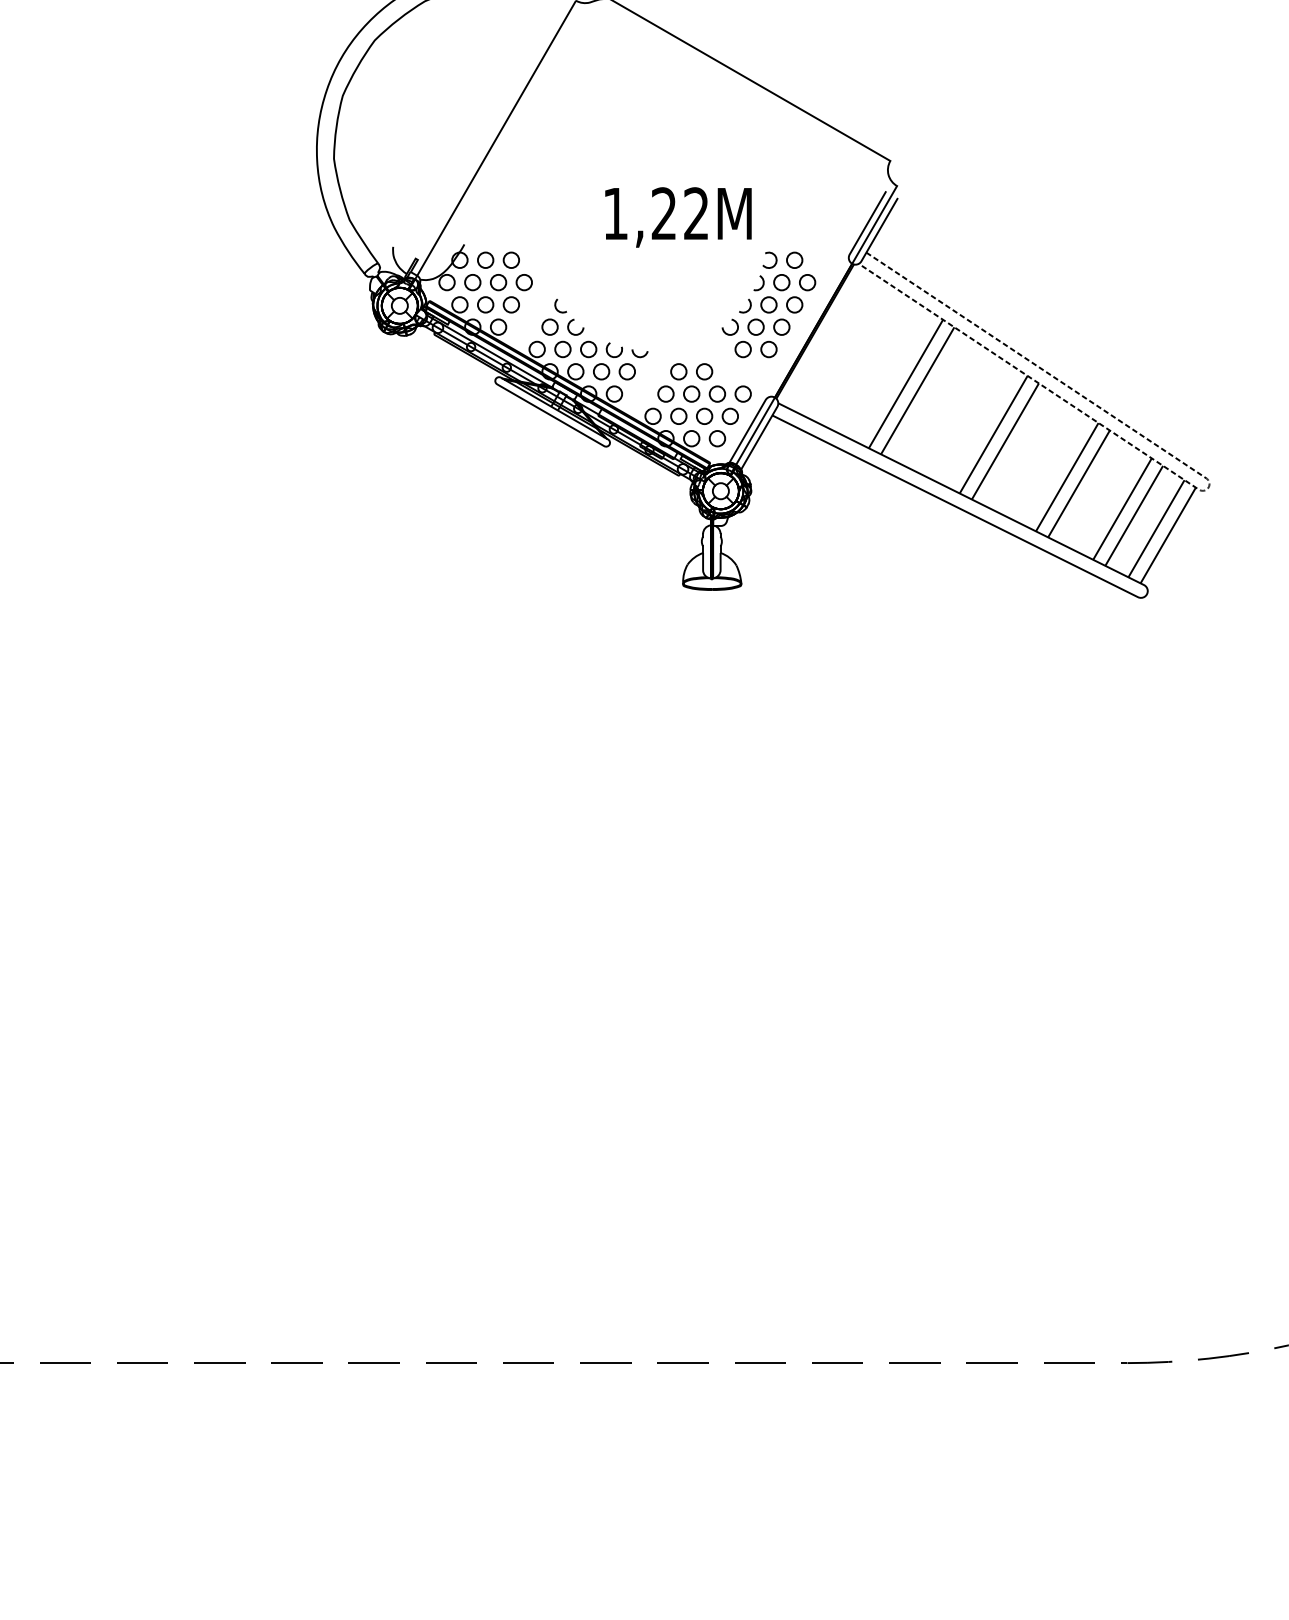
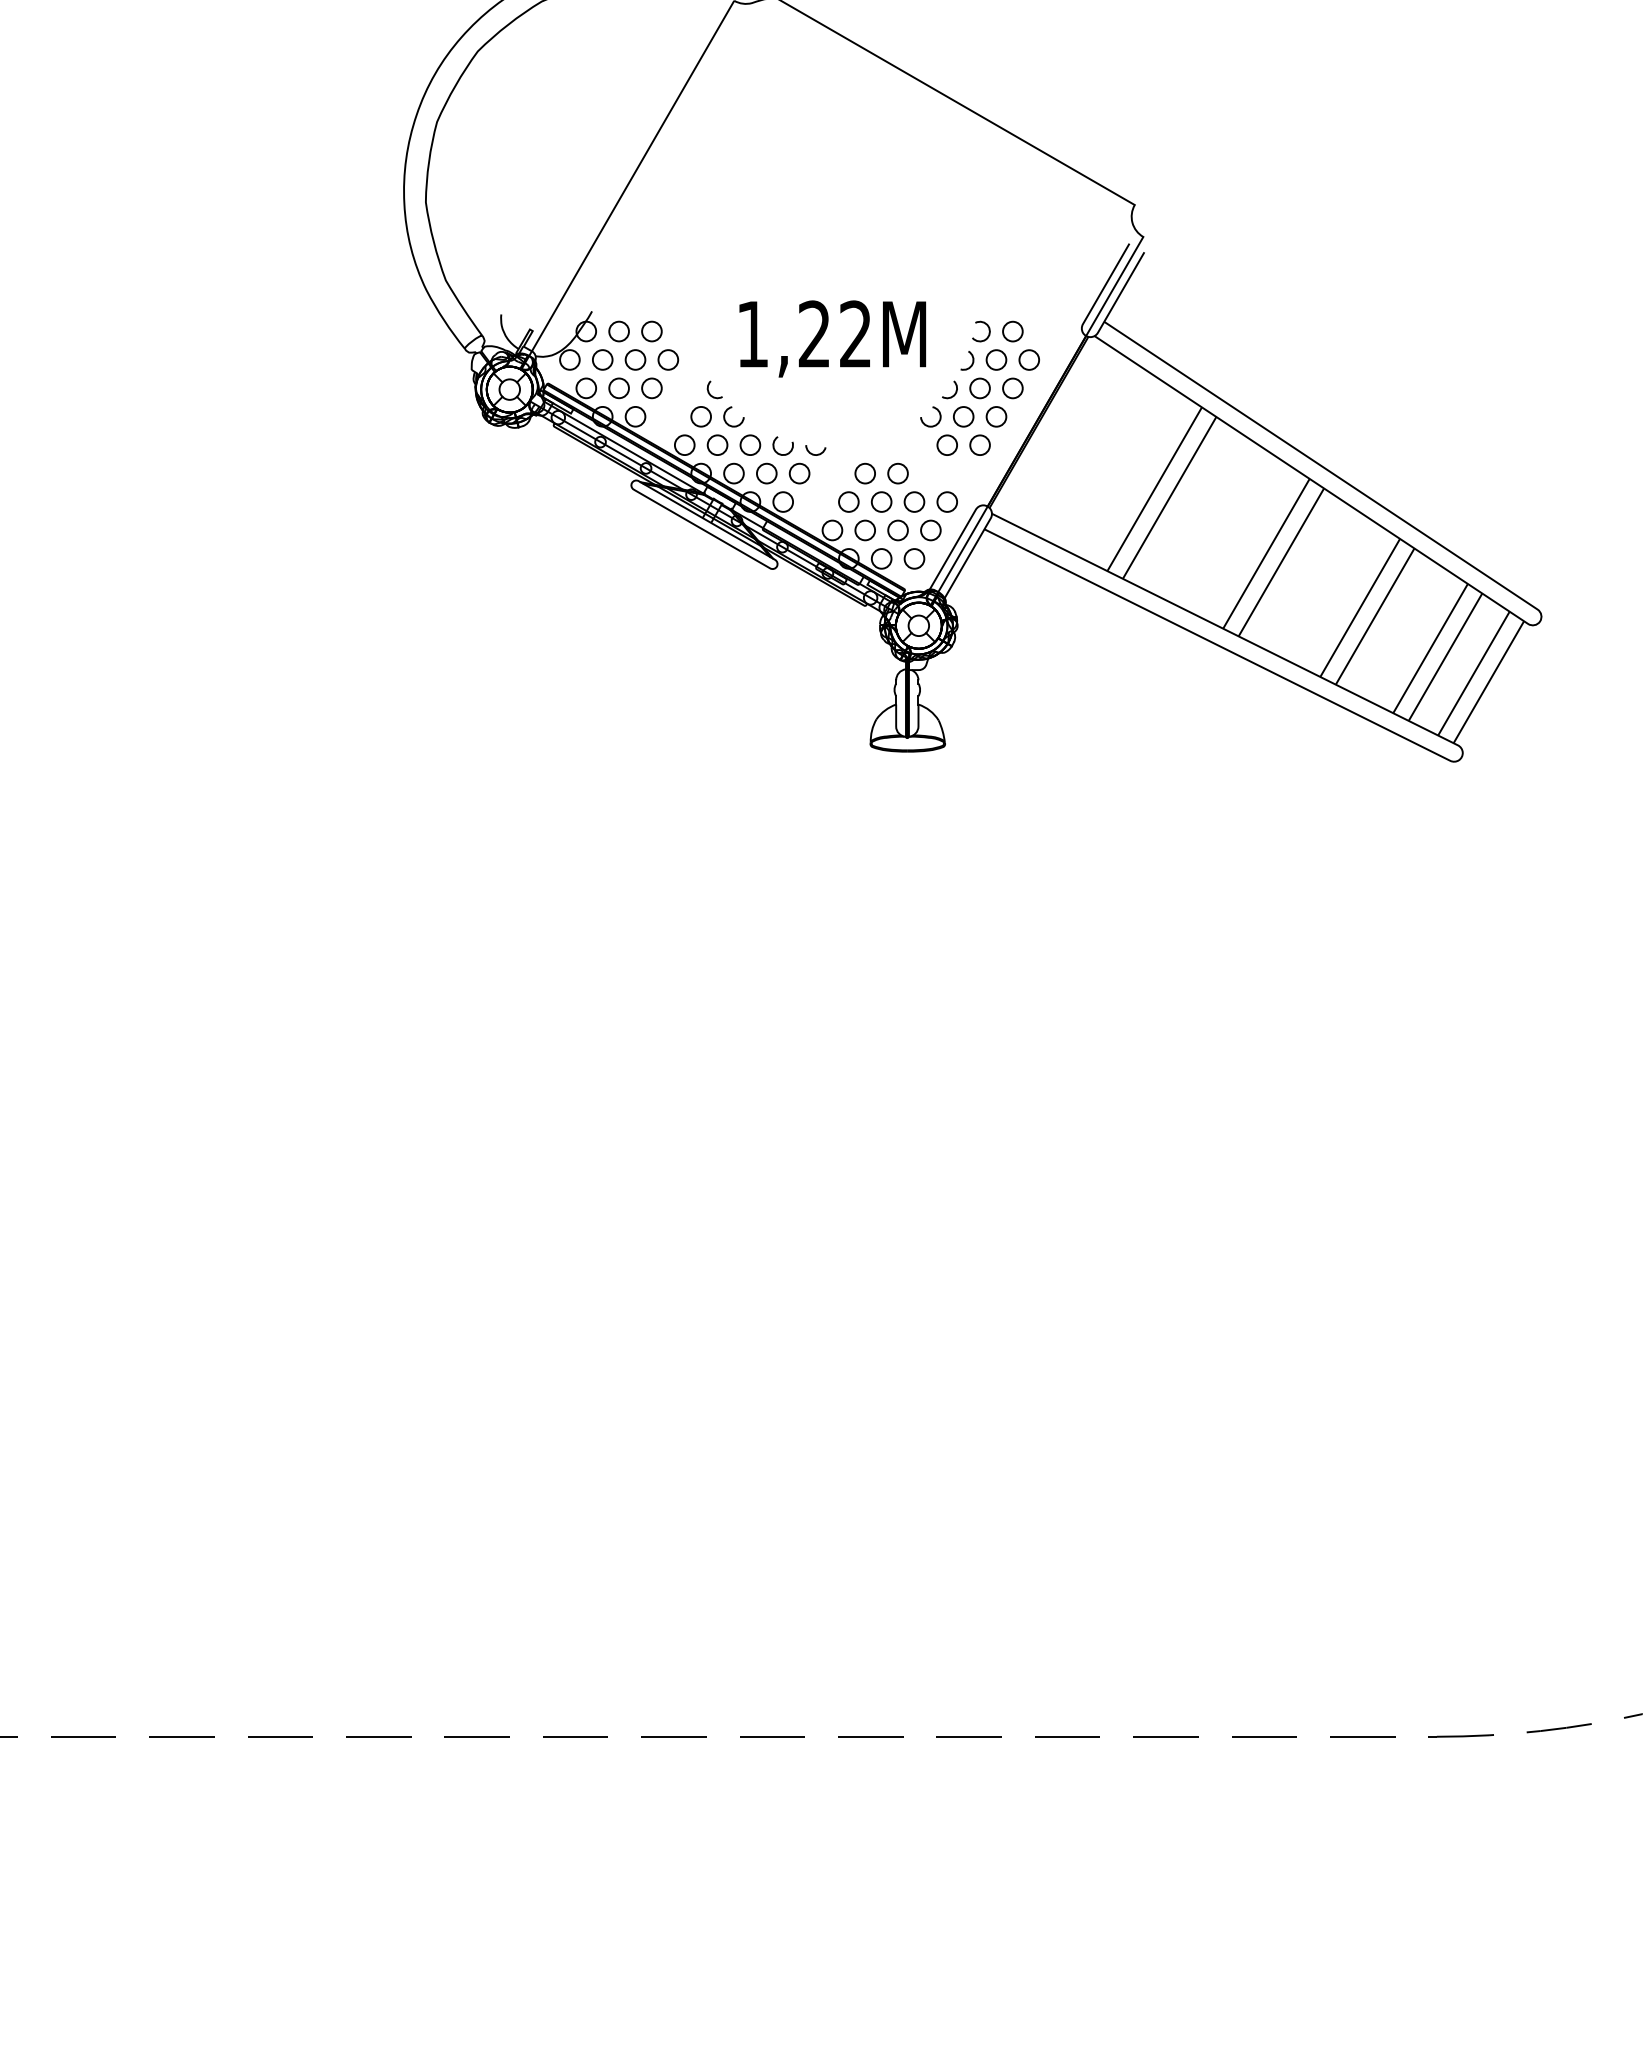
text: (678, 217) -> (832, 338), moved
line: (1208, 487) -> (1540, 621), dashed -> solid

